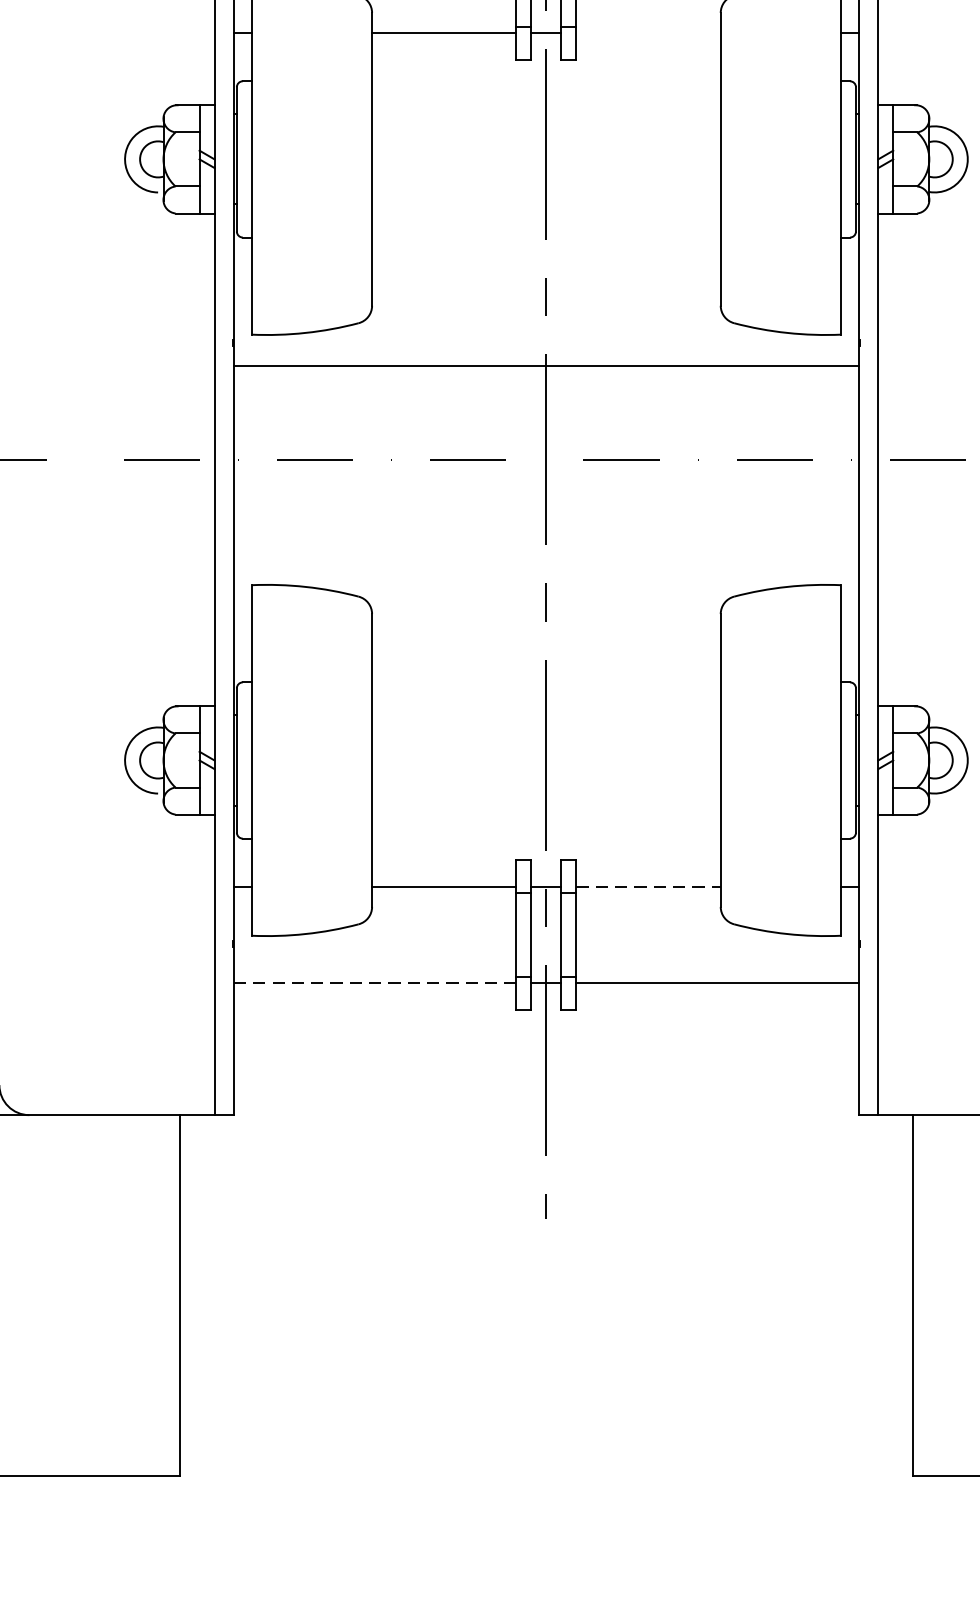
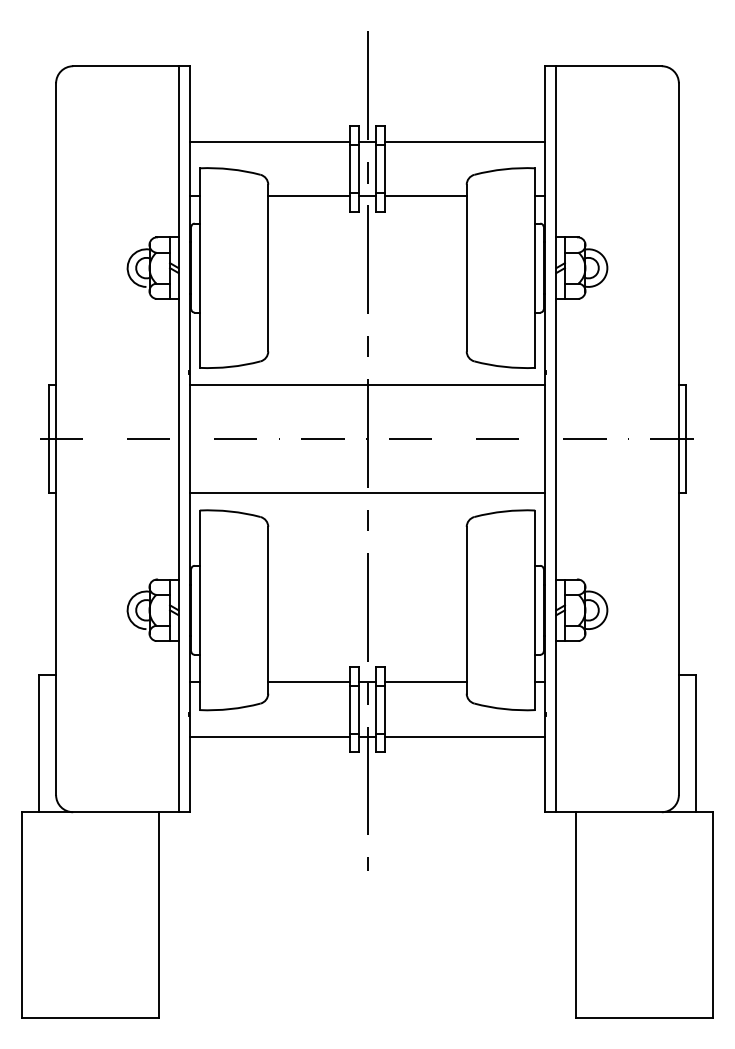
line: (648, 33) -> (425, 196), added
line: (546, 553) -> (367, 492), added
line: (650, 887) -> (426, 682), dashed -> solid
line: (376, 982) -> (270, 736), dashed -> solid

